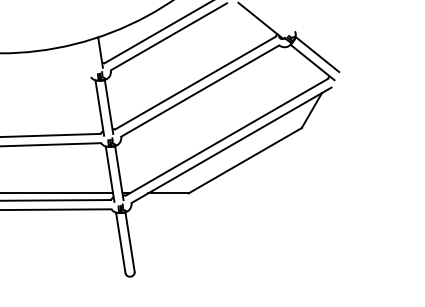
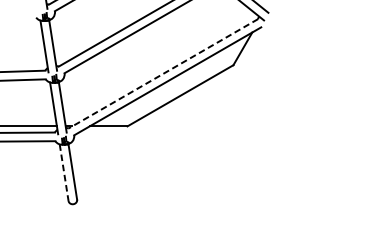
line: (226, 137) -> (163, 74), solid -> dashed
line: (120, 242) -> (63, 172), solid -> dashed

